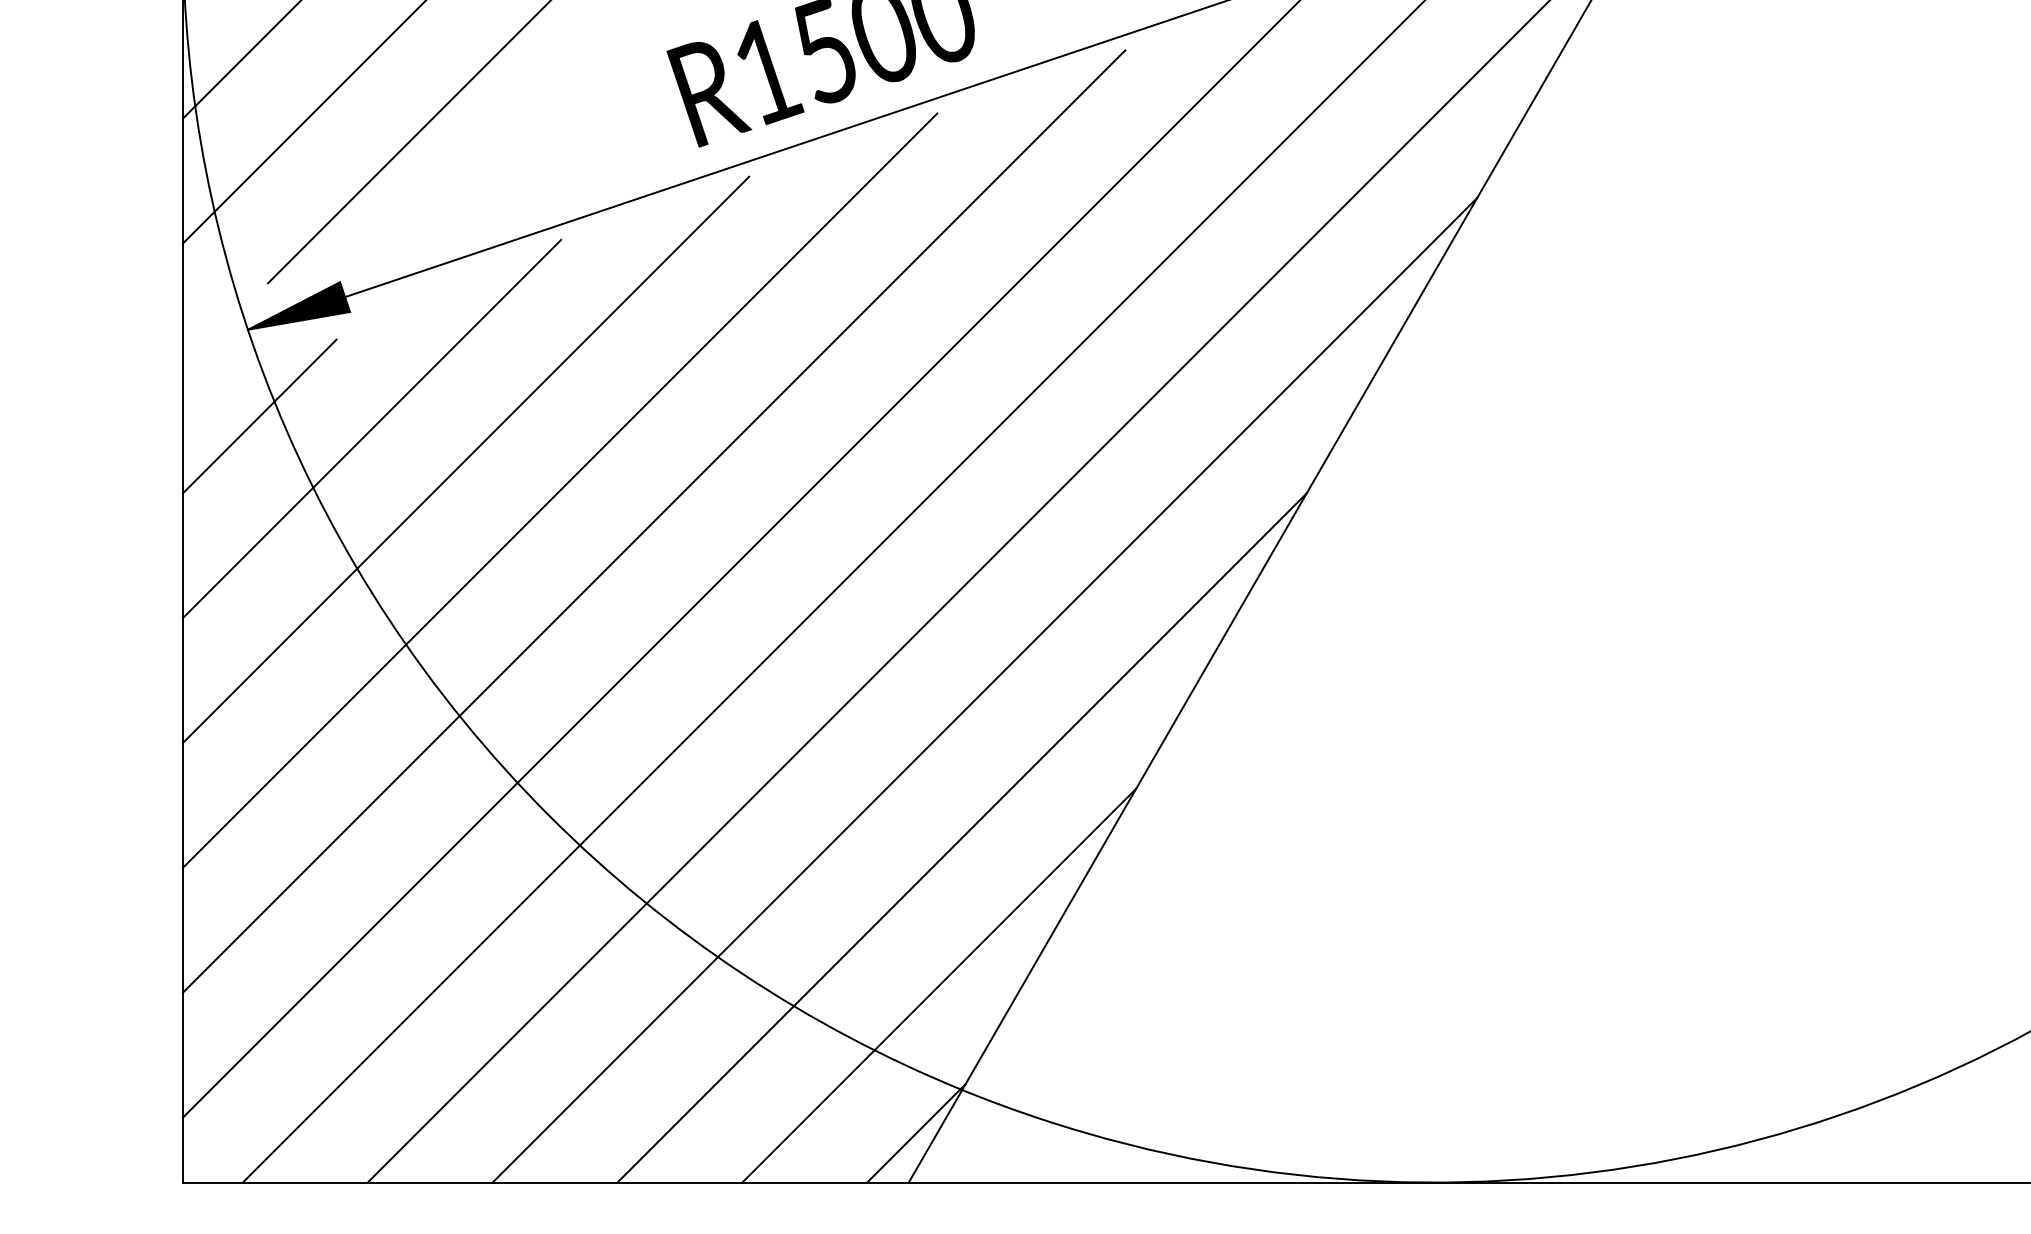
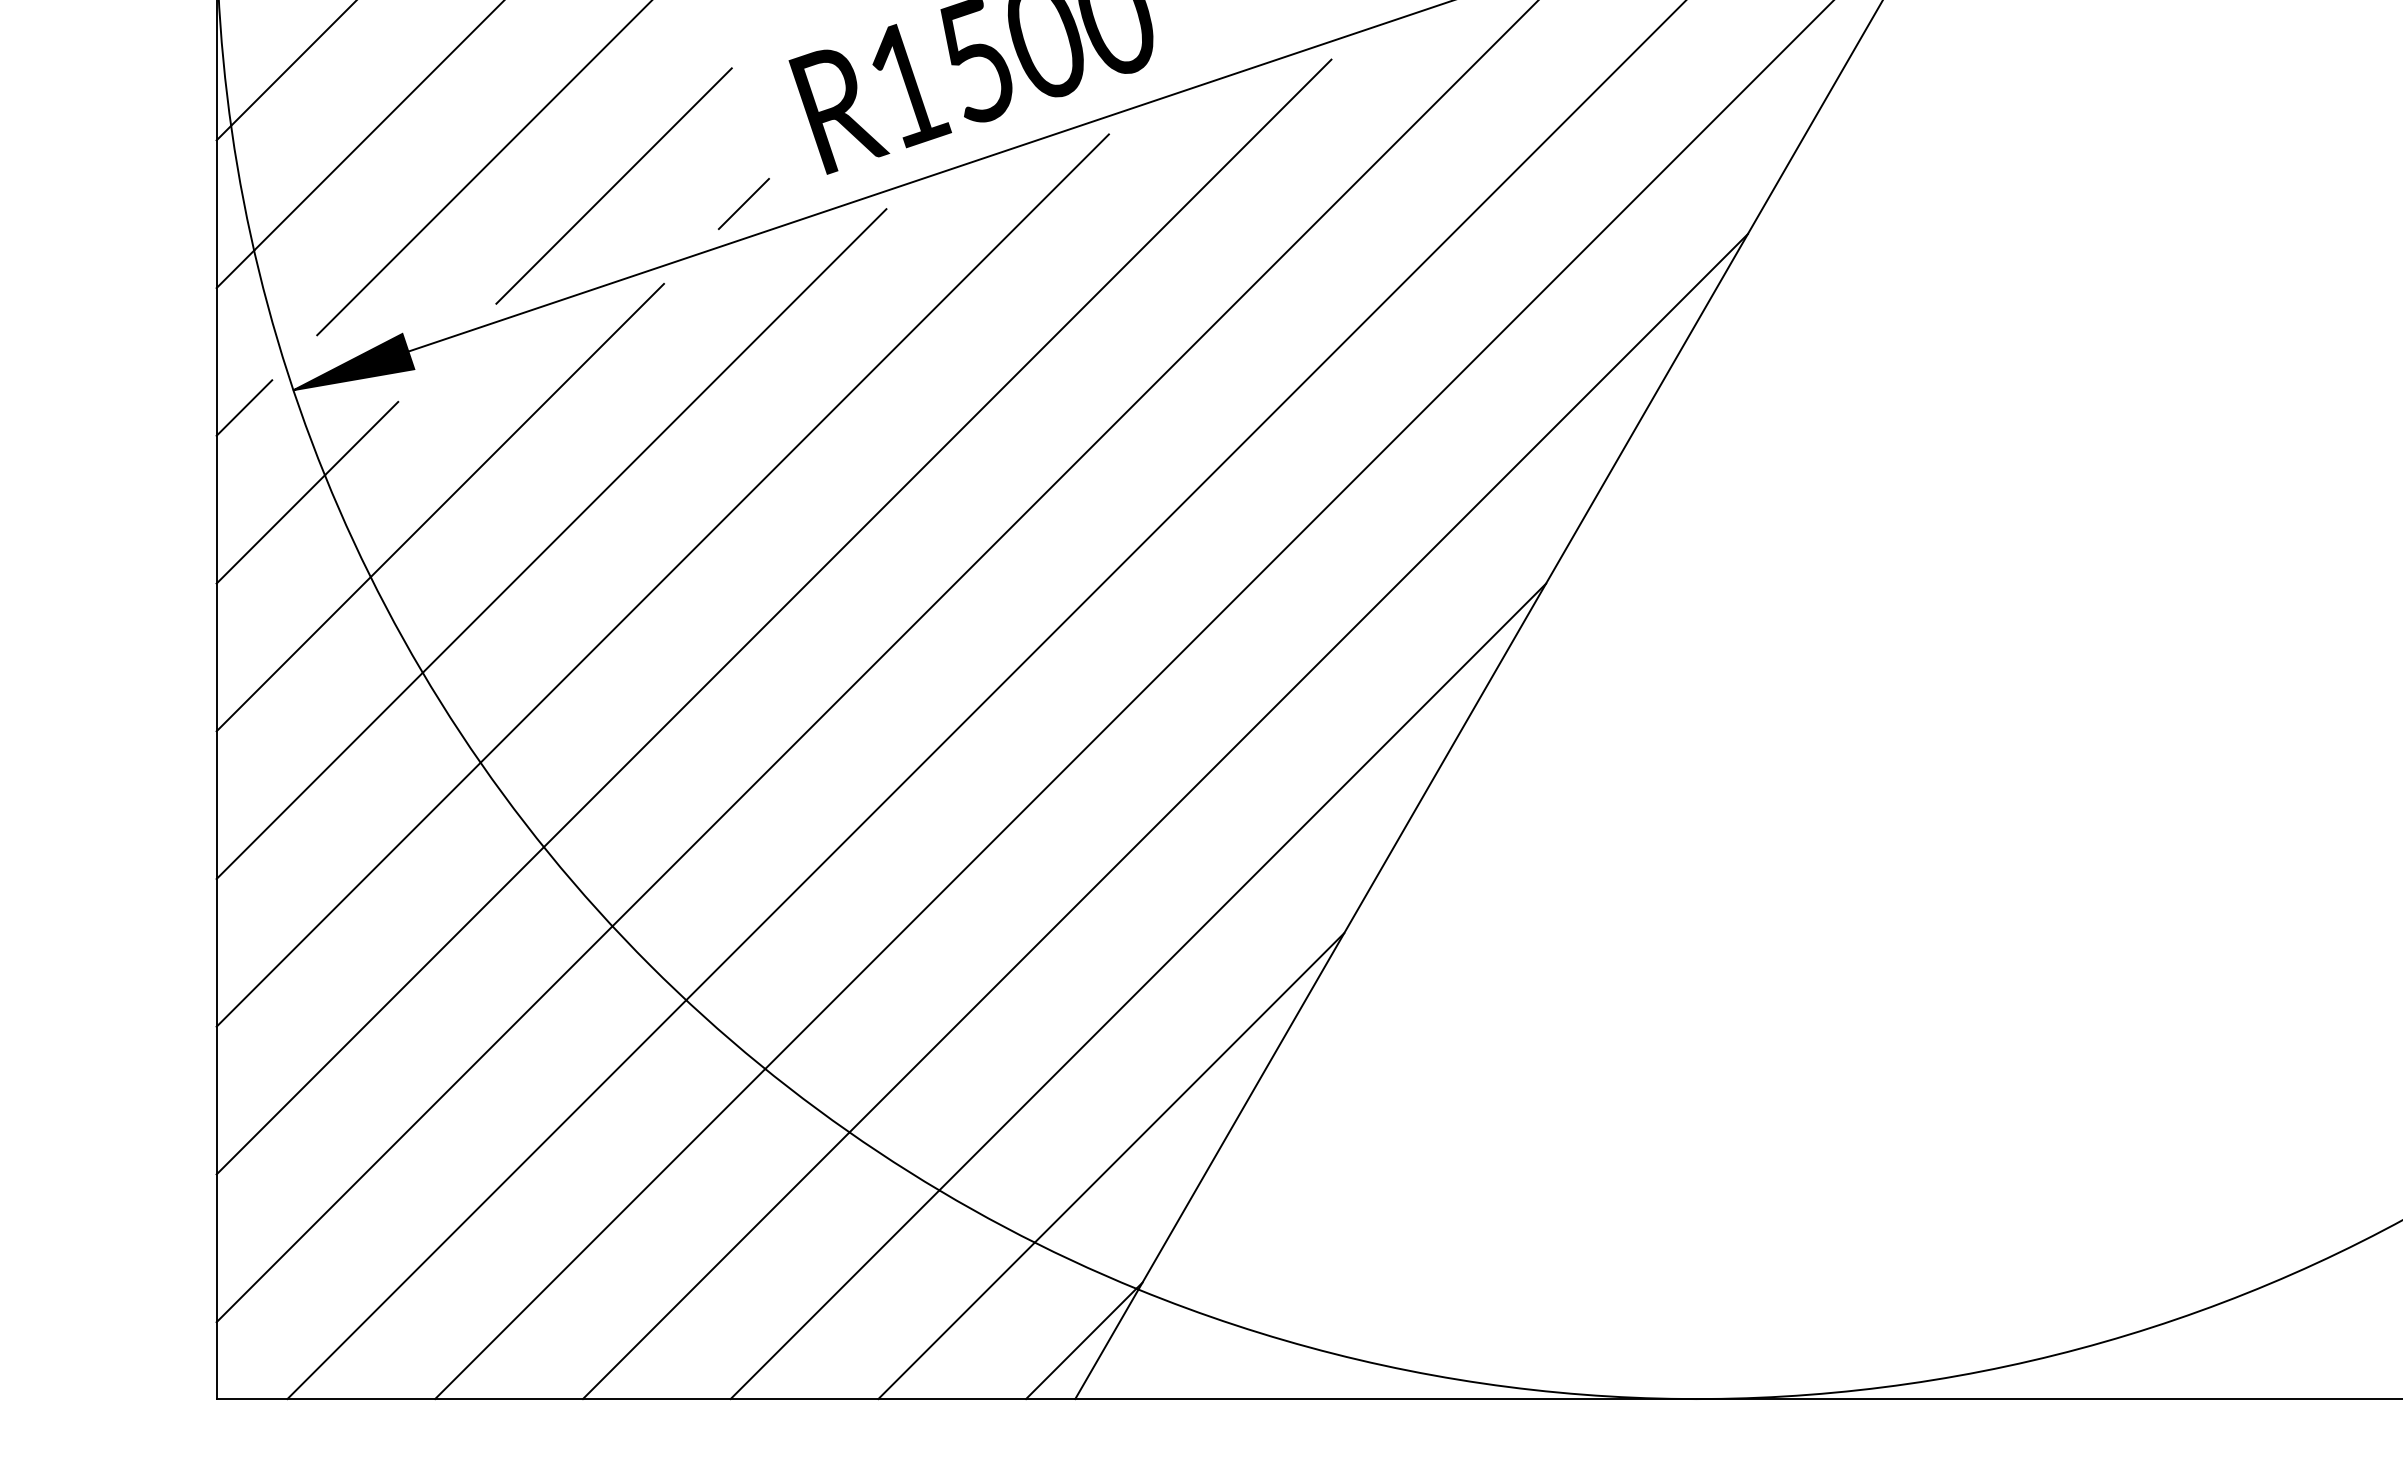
line: (518, 156) -> (613, 185), added
line: (628, 171) -> (743, 203), added
line: (206, 344) -> (244, 407), added

